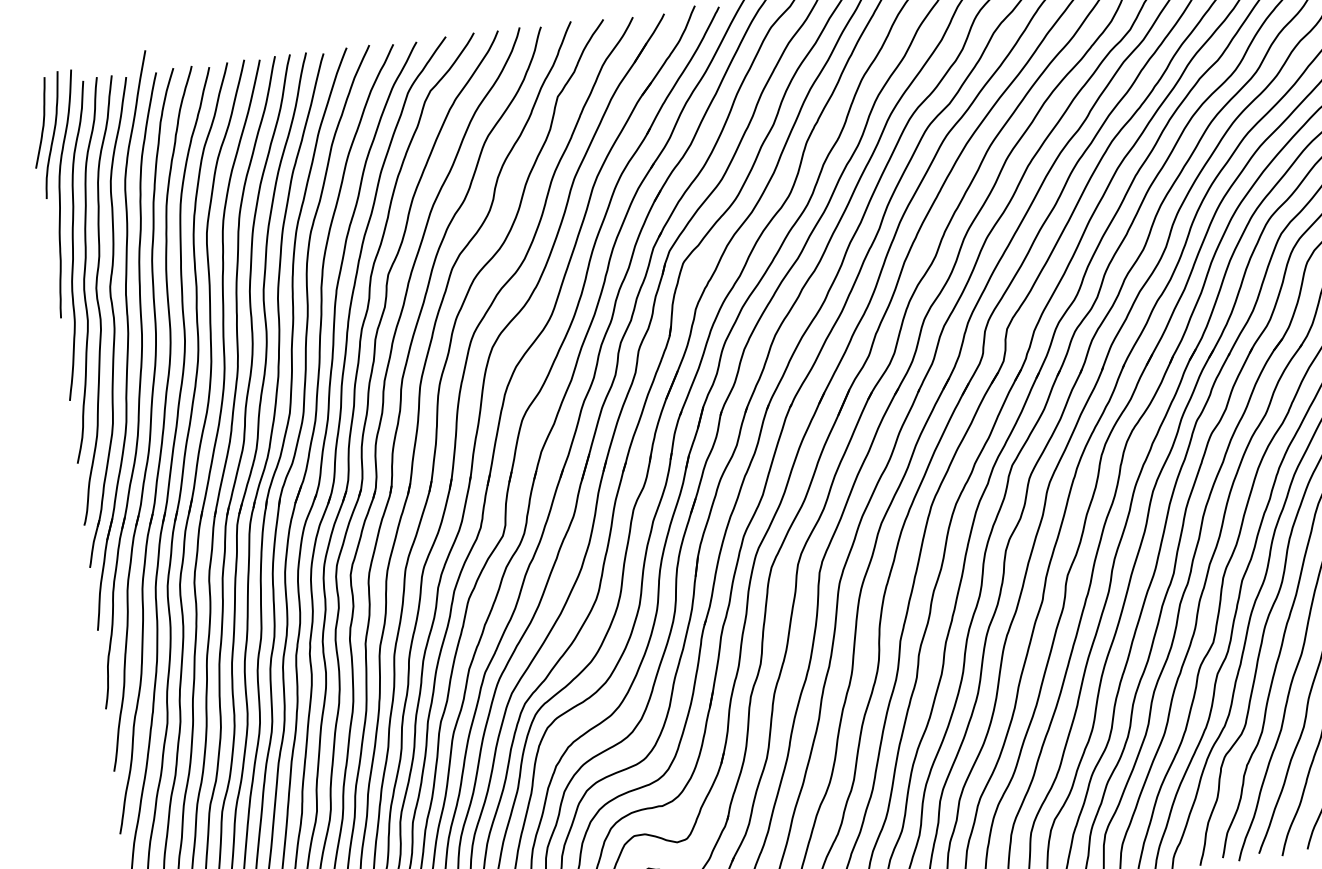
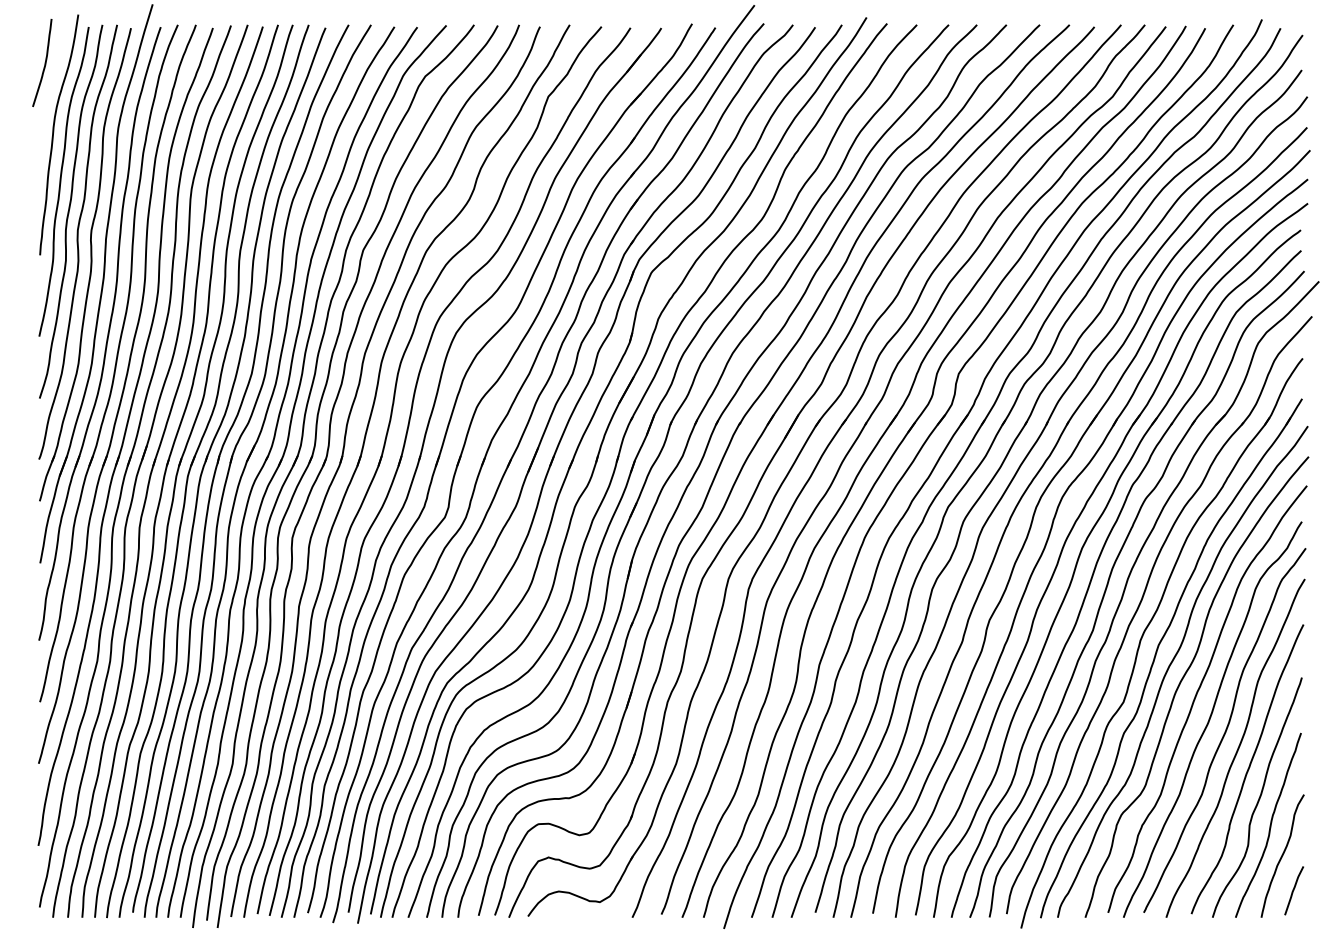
curve: (53, 134) -> (53, 75), removed

